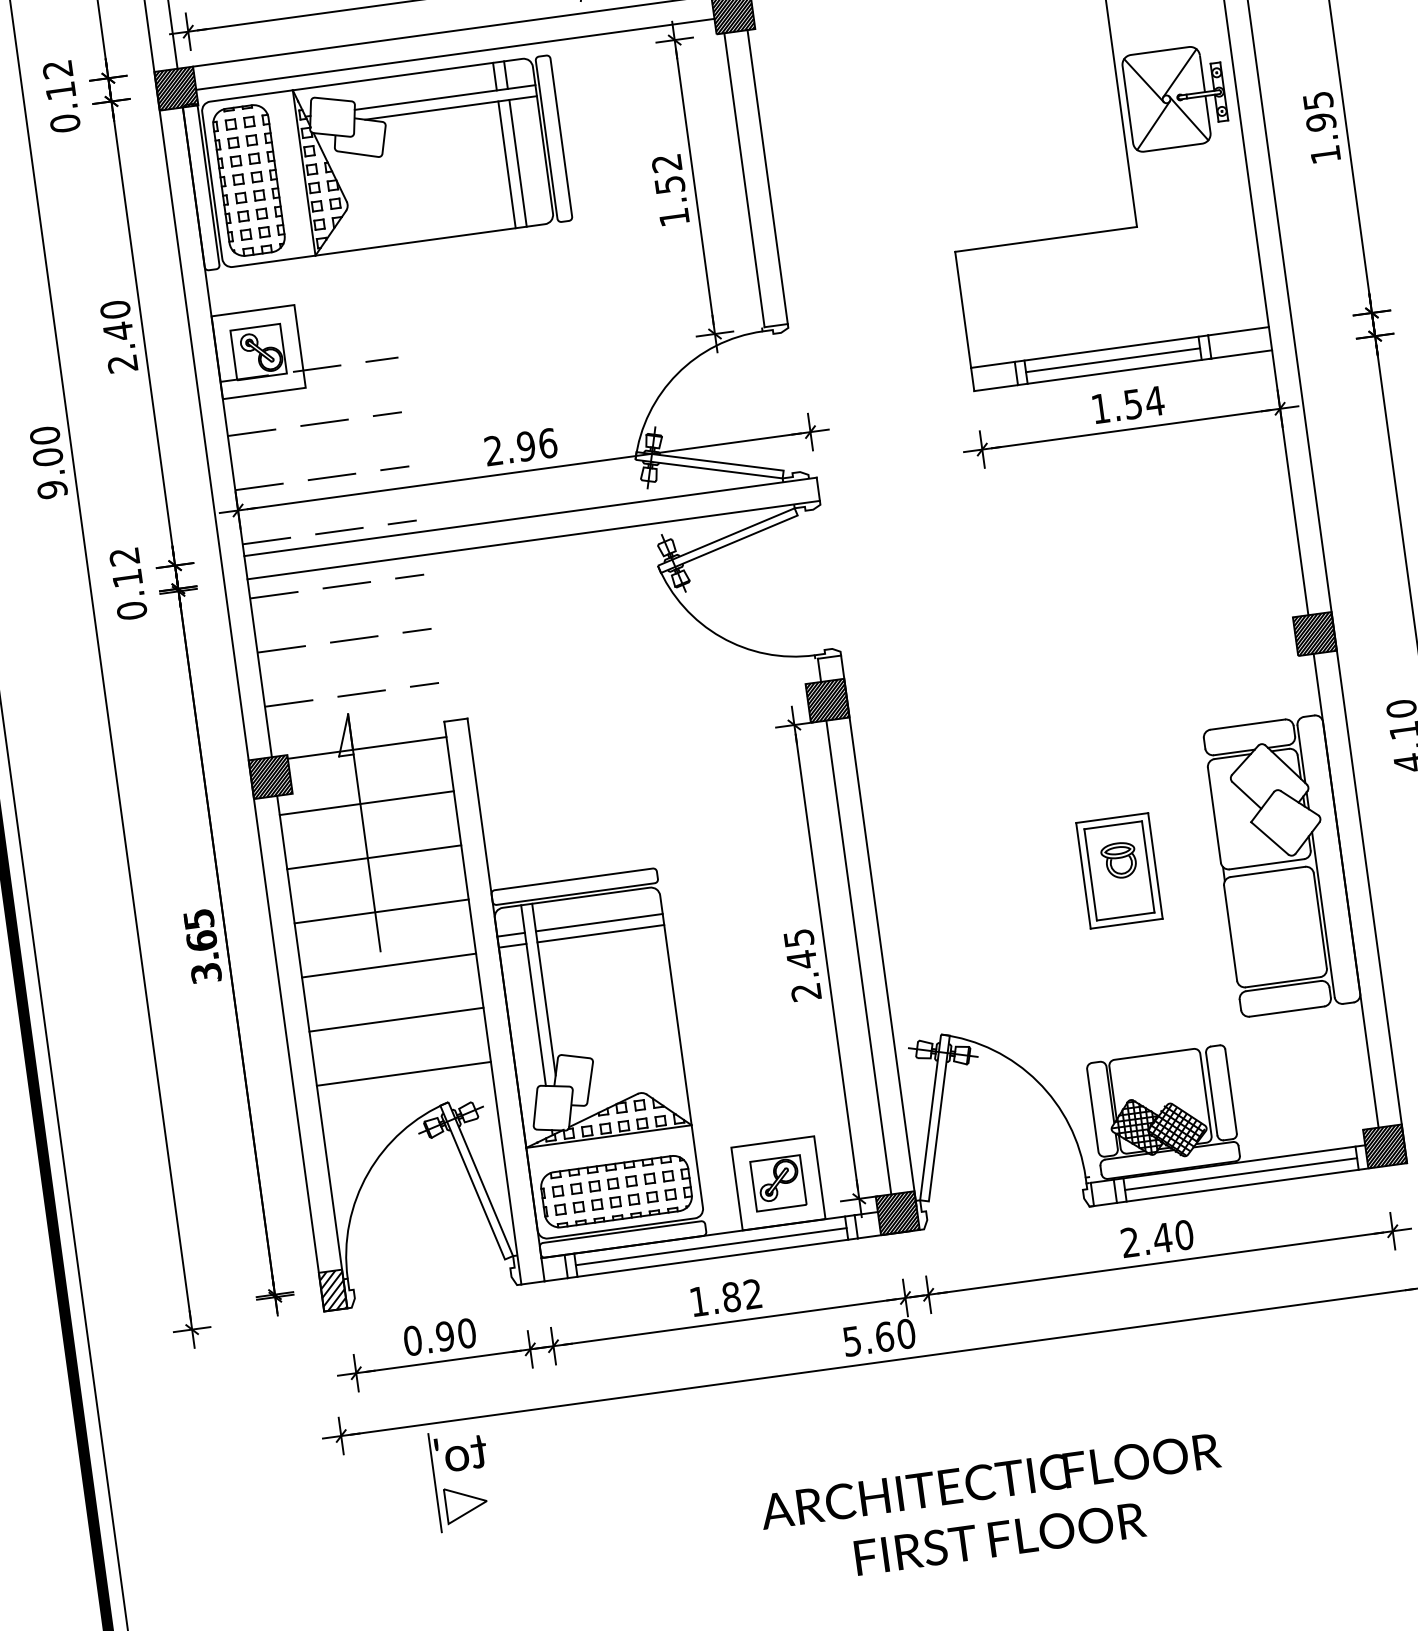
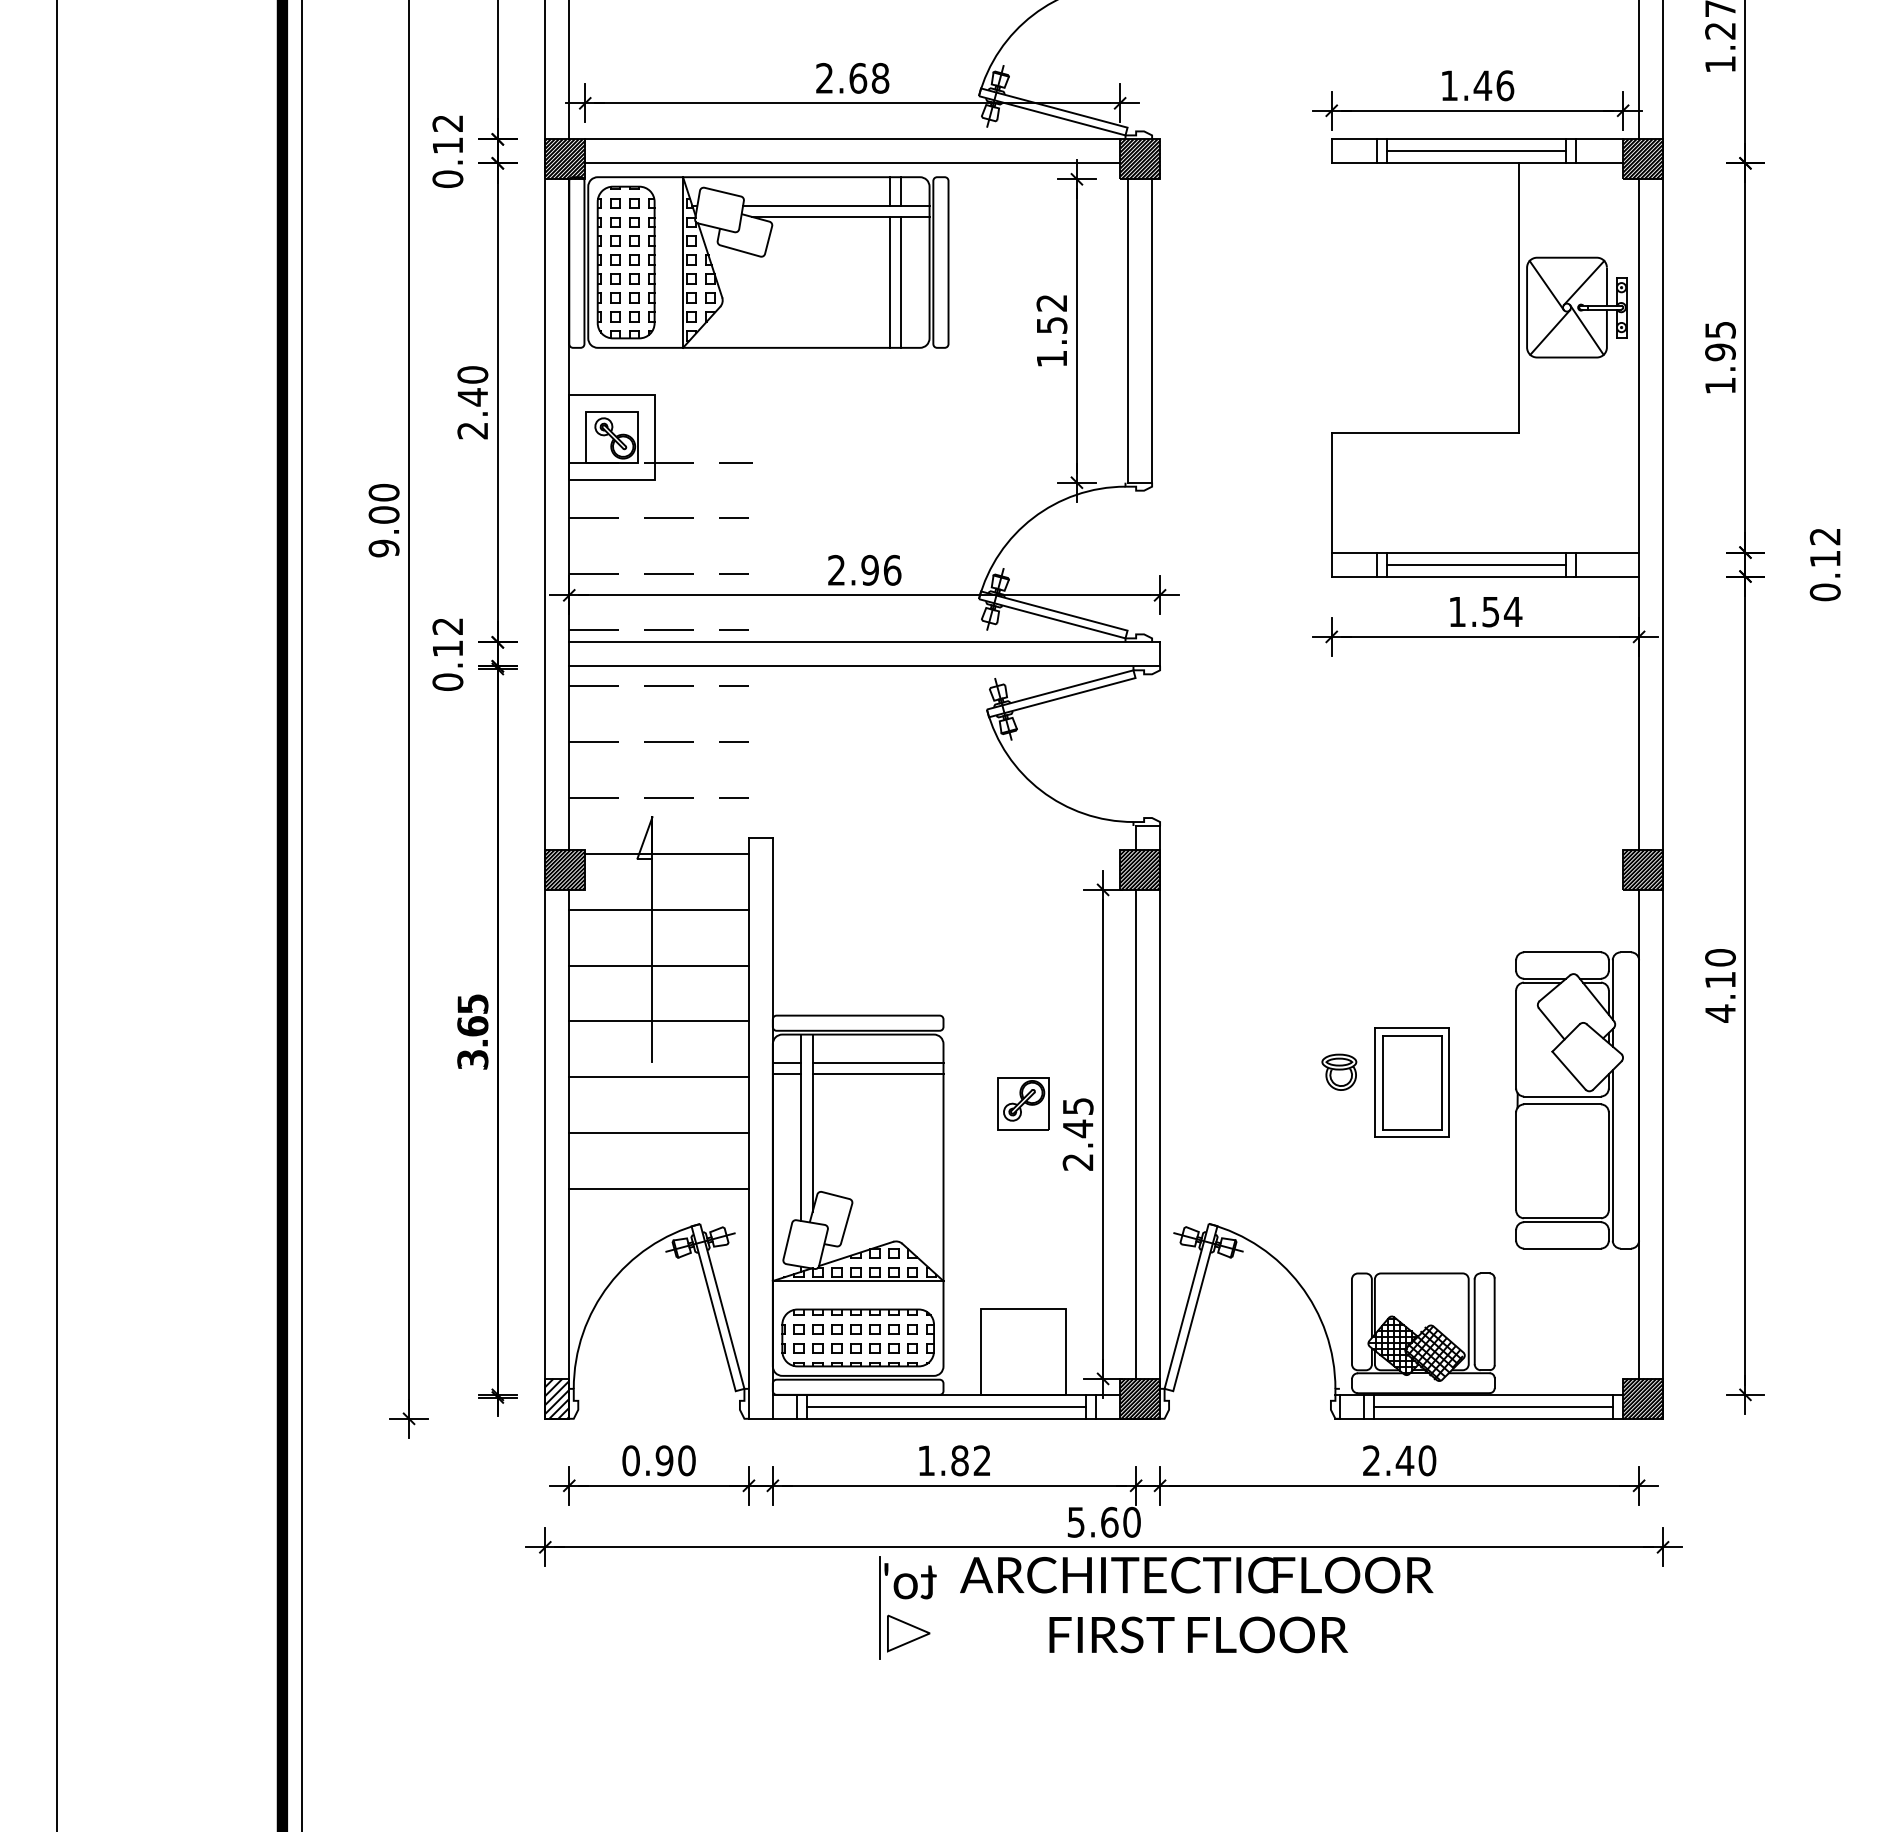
part: (1119, 859) -> (1339, 1071), moved
part: (778, 1182) -> (1023, 1103), moved
part: (460, 1471) -> (907, 1599), moved
text: (994, 1510) -> (1196, 1605), moved

